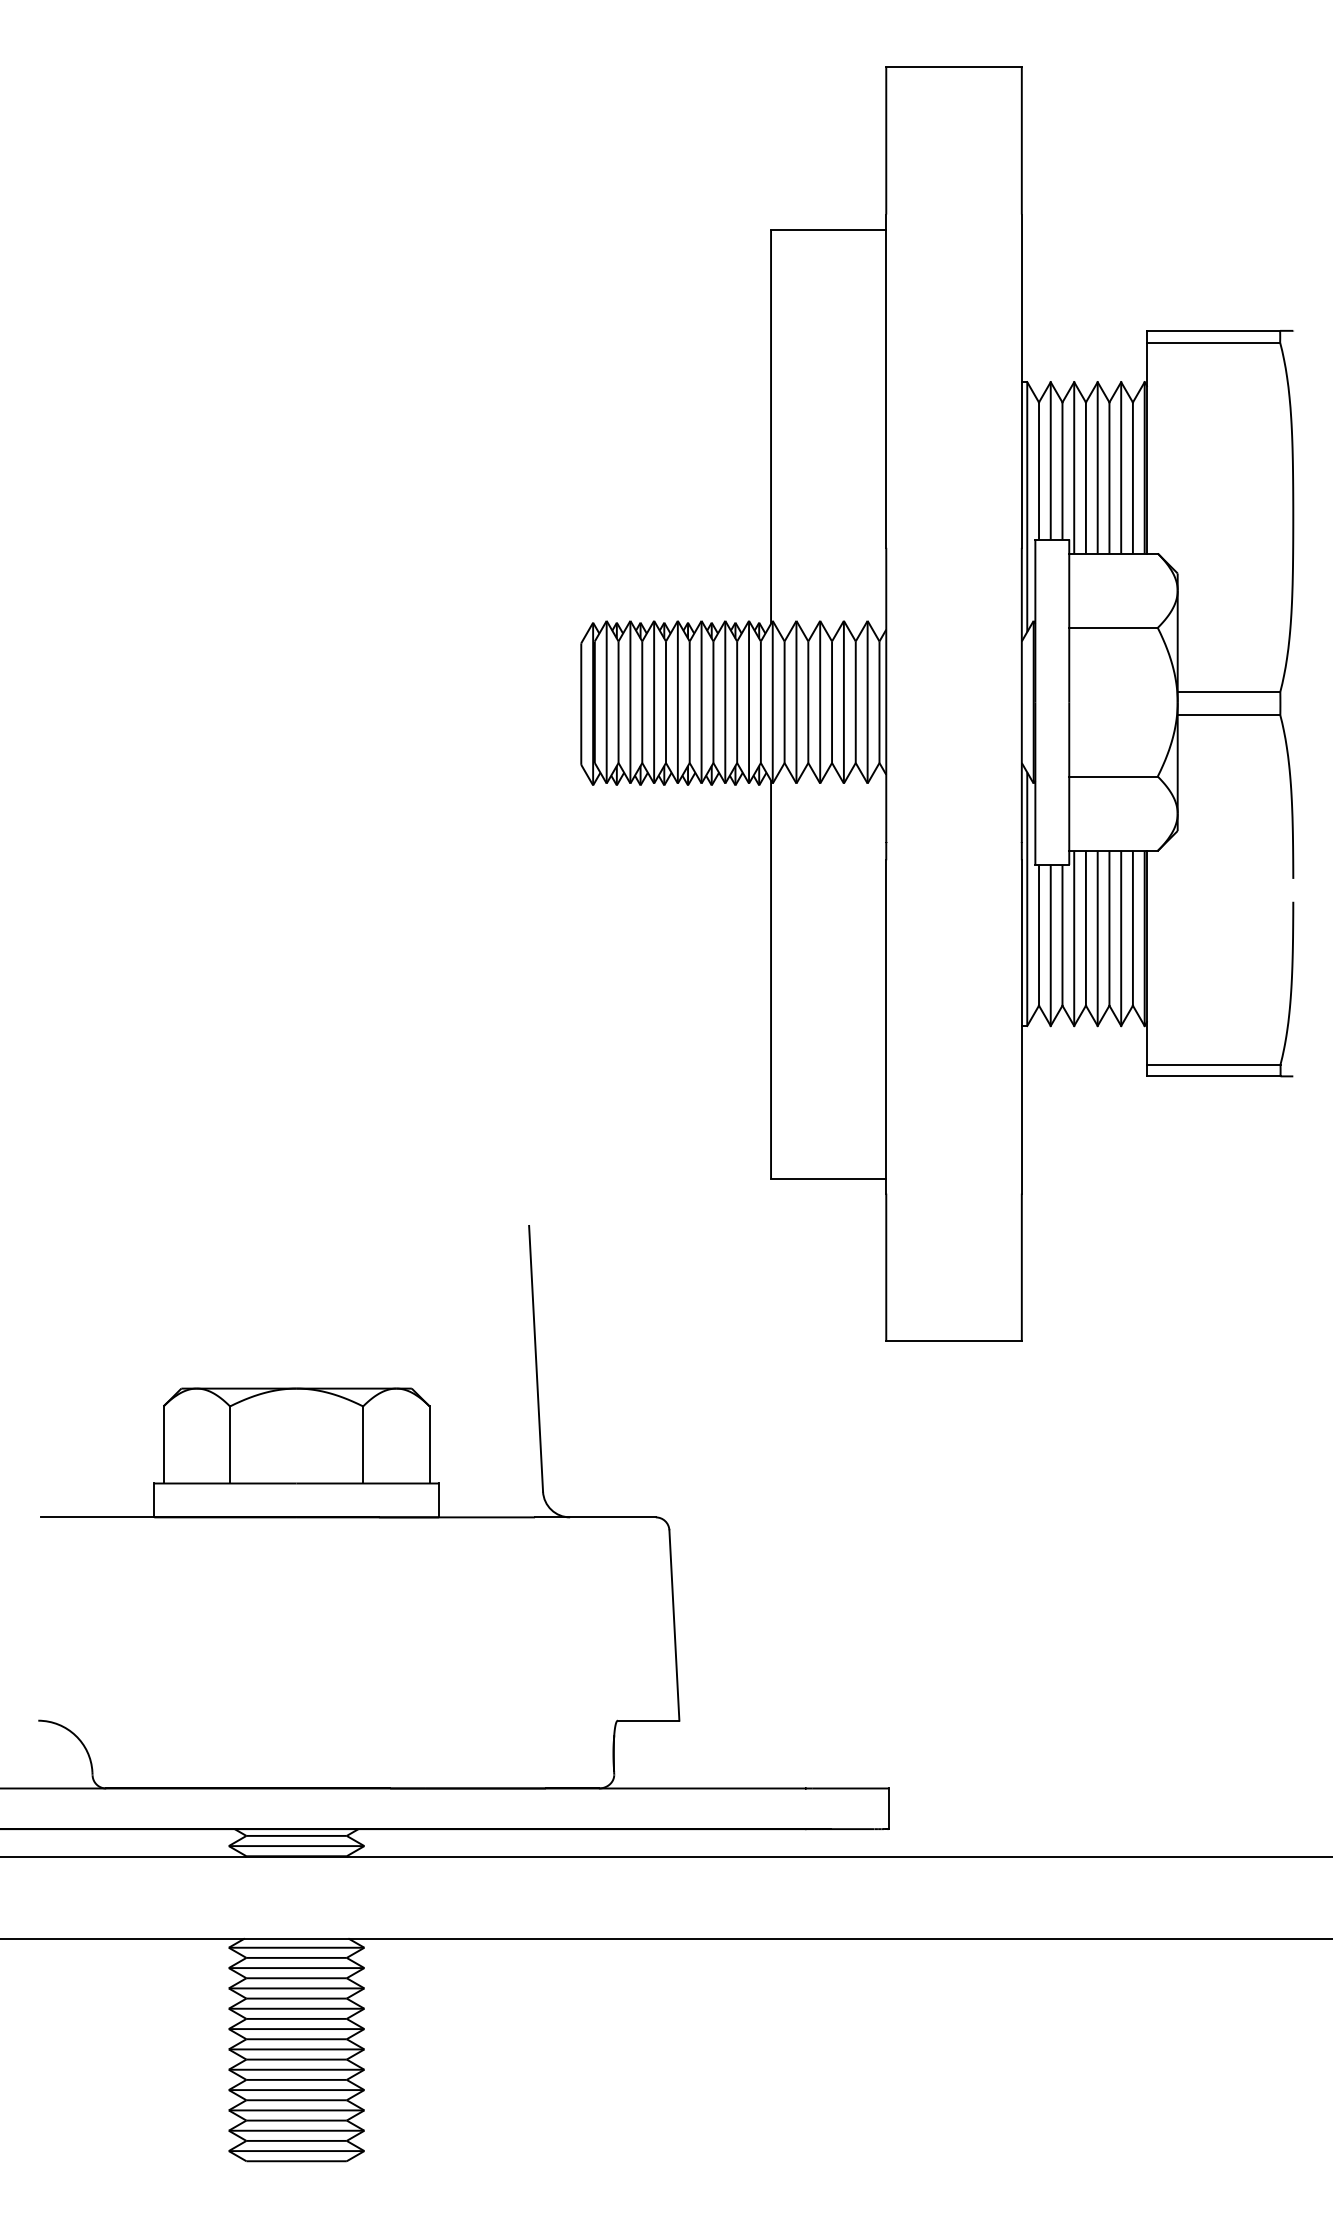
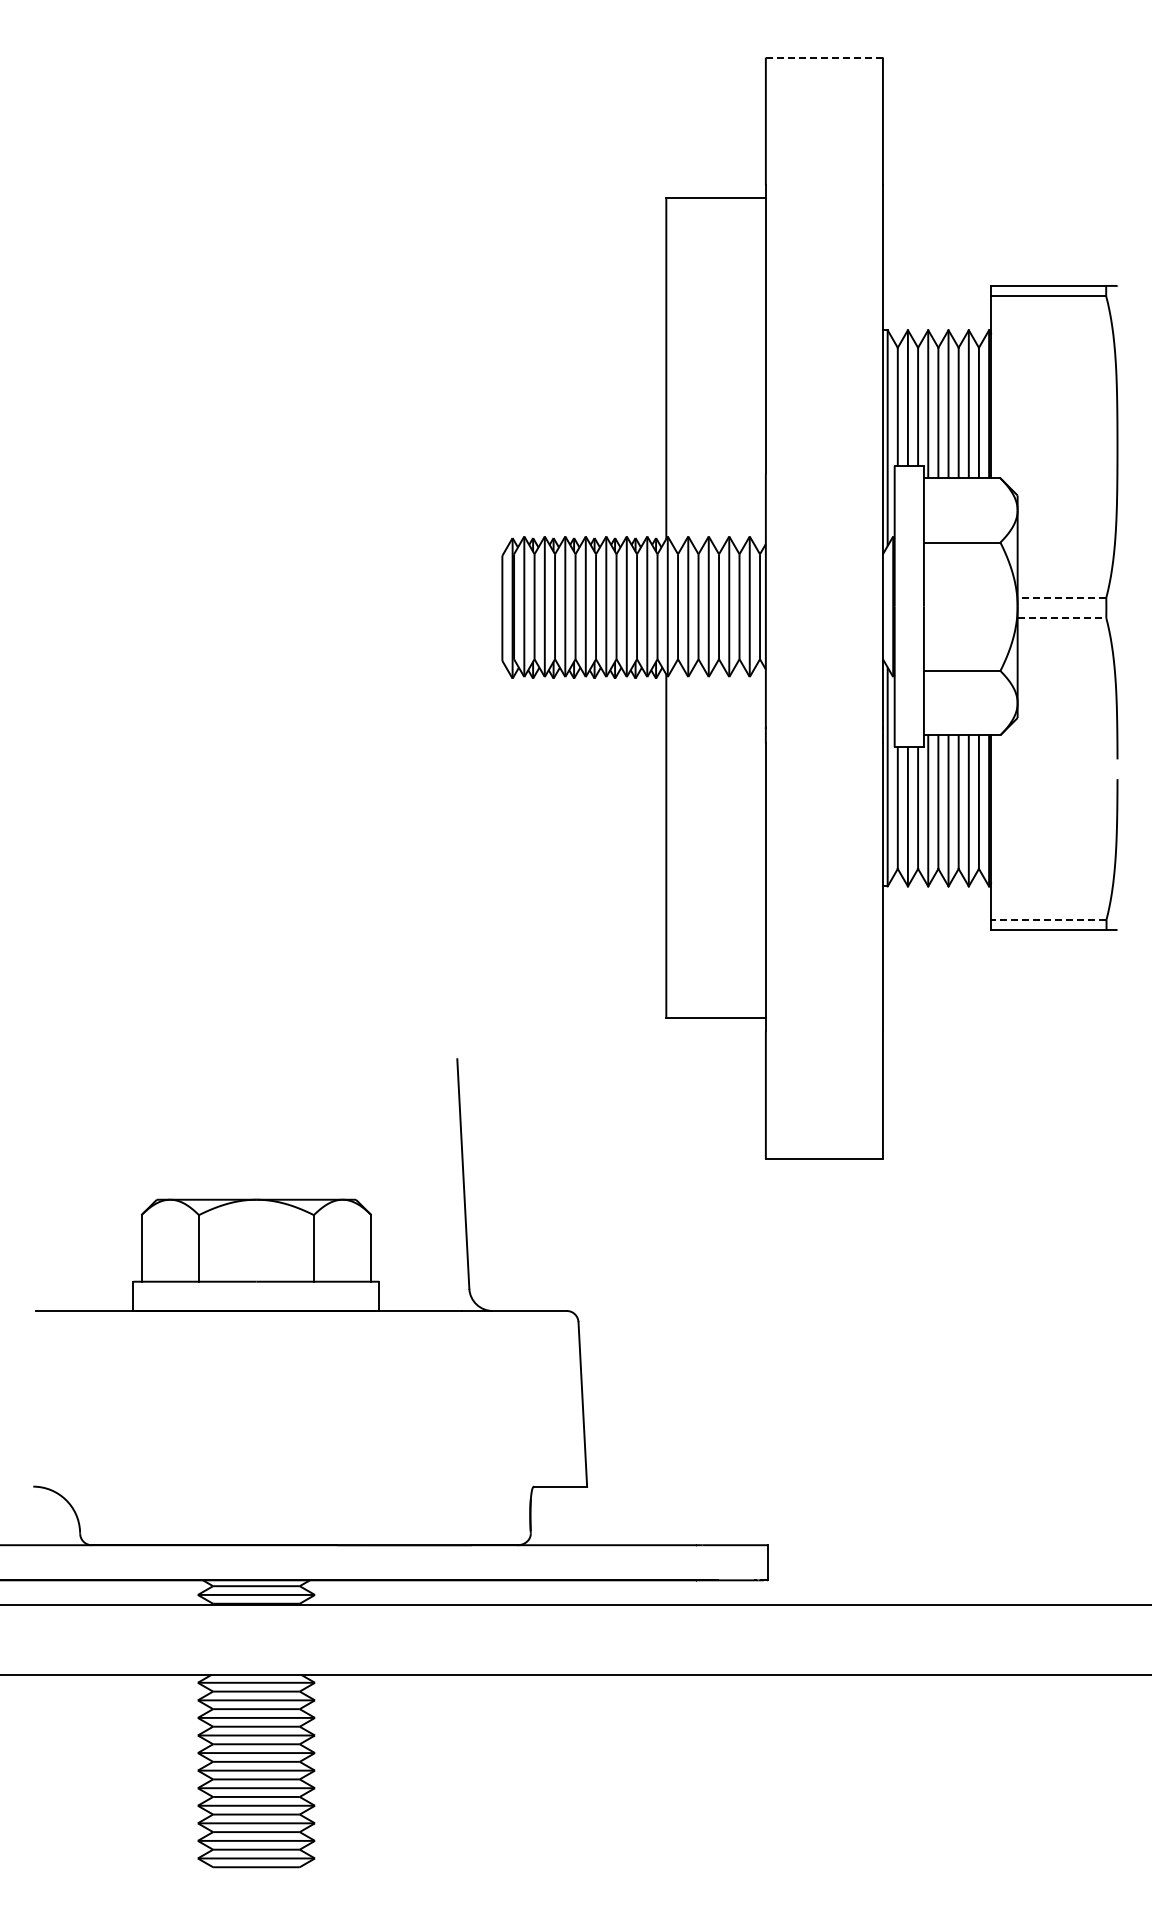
line: (954, 66) -> (824, 57), solid -> dashed
line: (1228, 691) -> (1061, 597), solid -> dashed
line: (1229, 715) -> (1062, 618), solid -> dashed
line: (1213, 1064) -> (1048, 919), solid -> dashed

